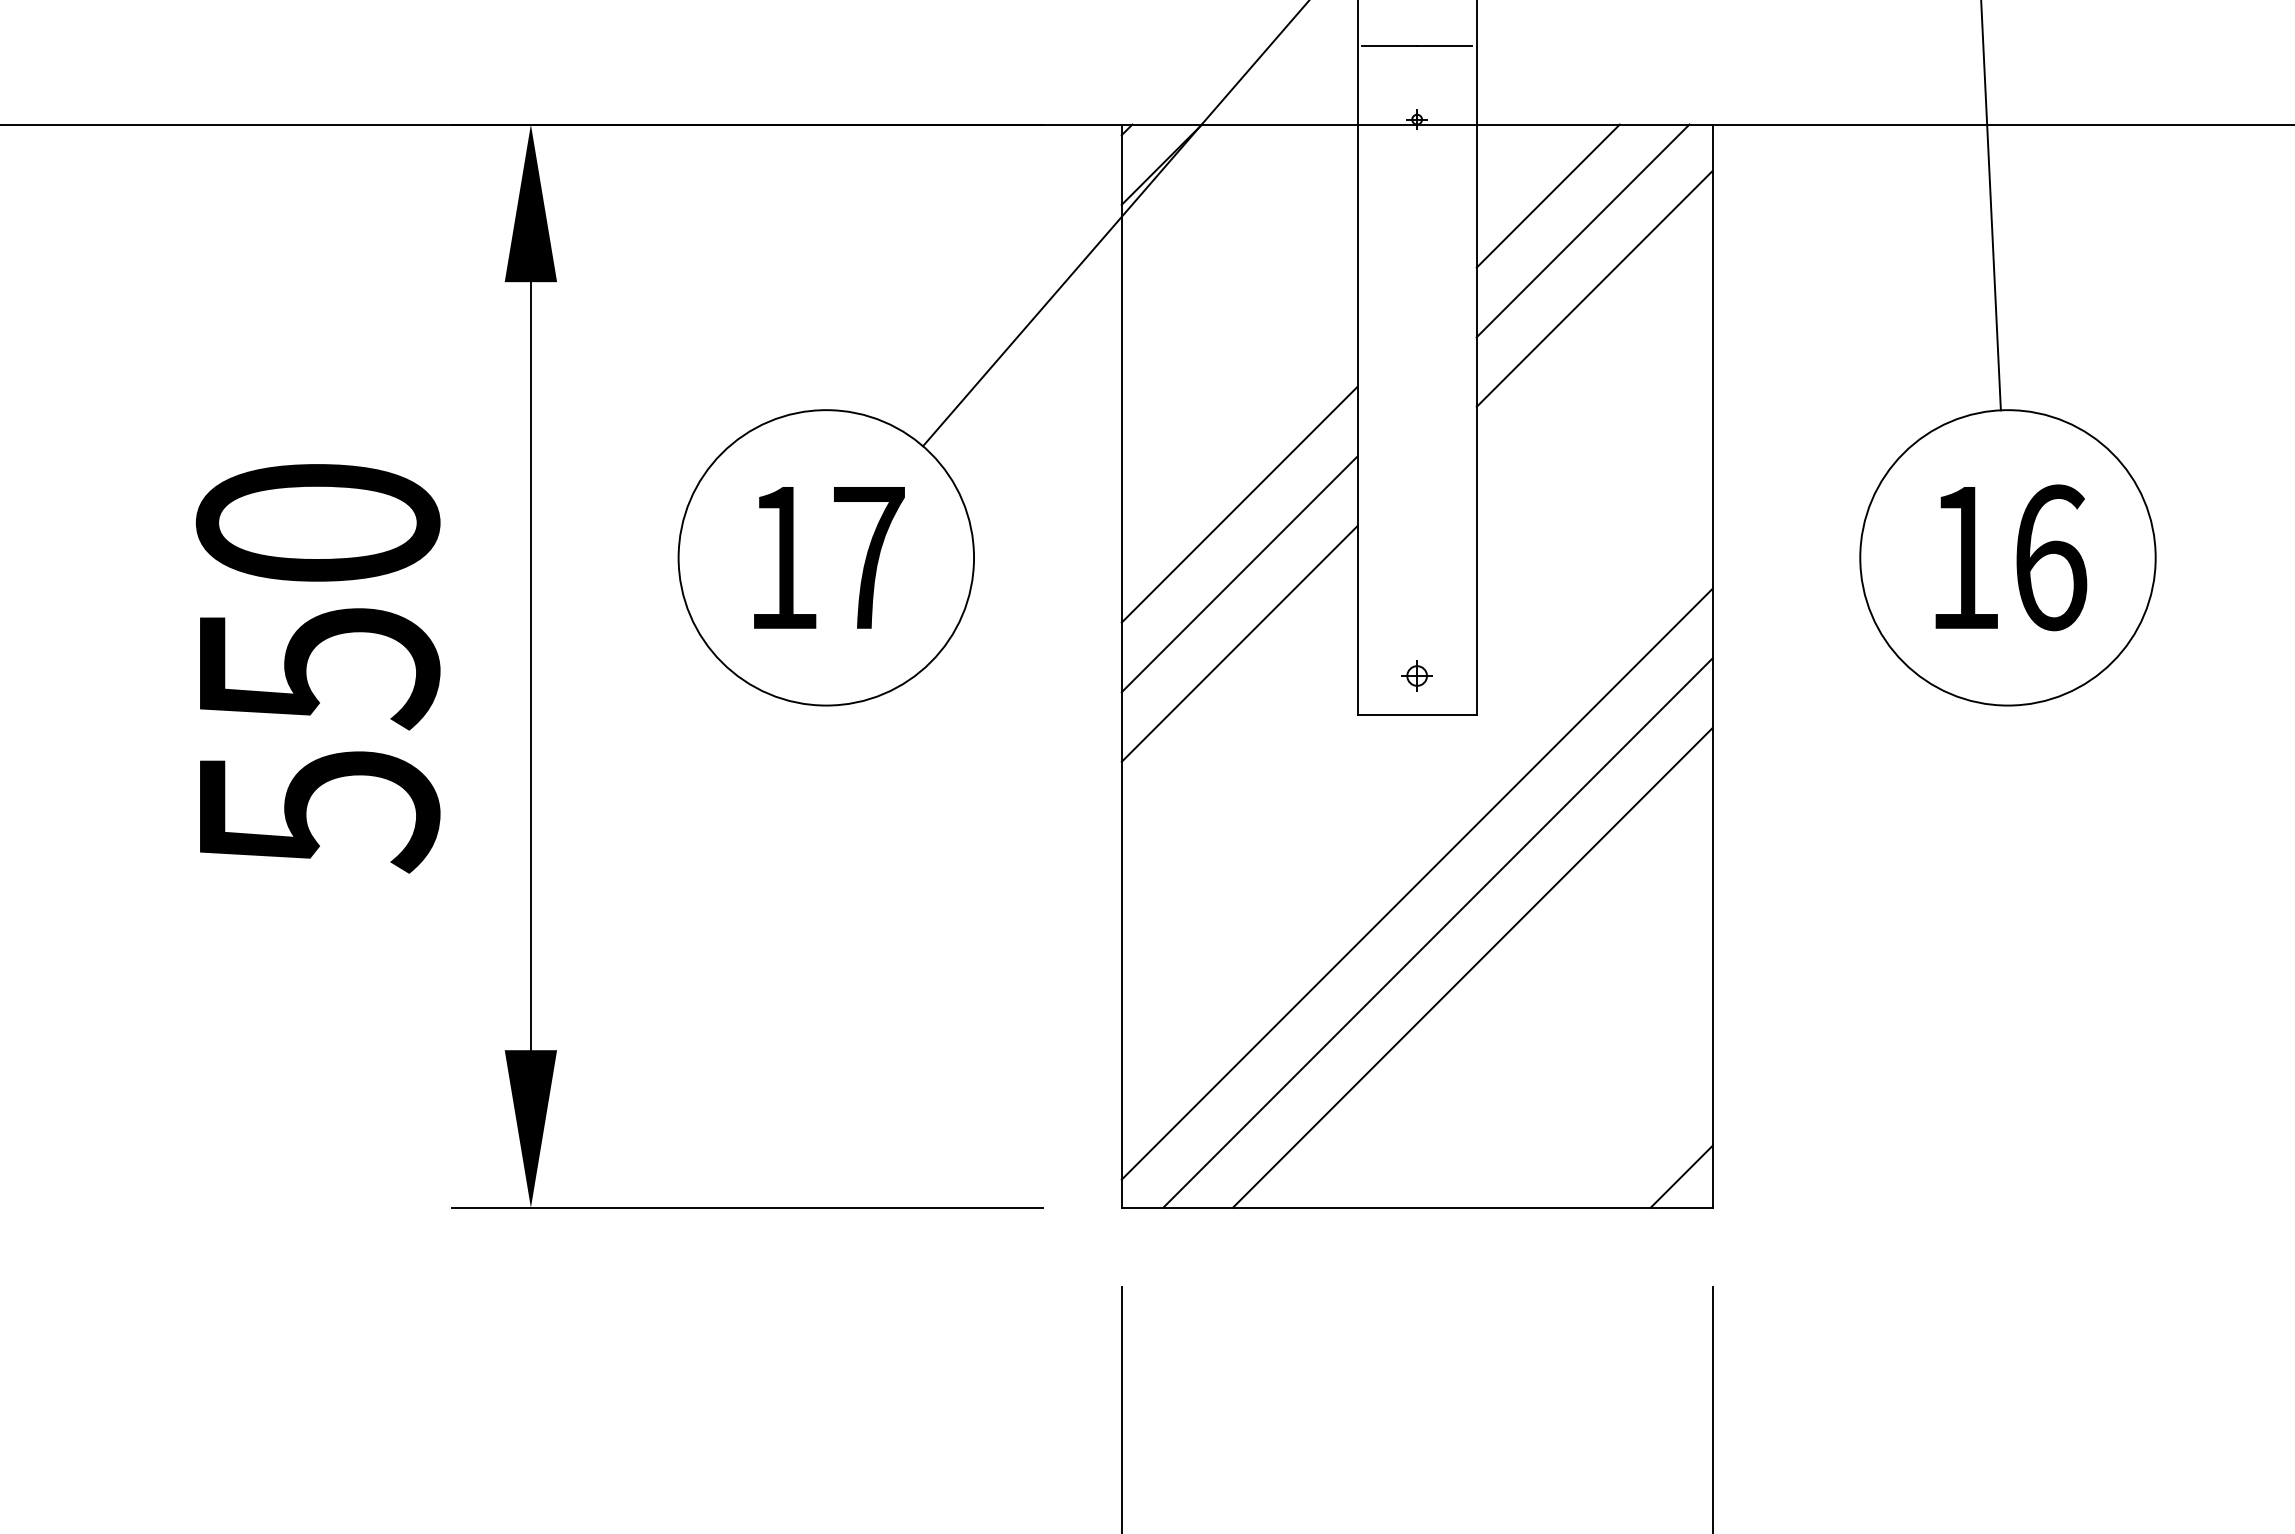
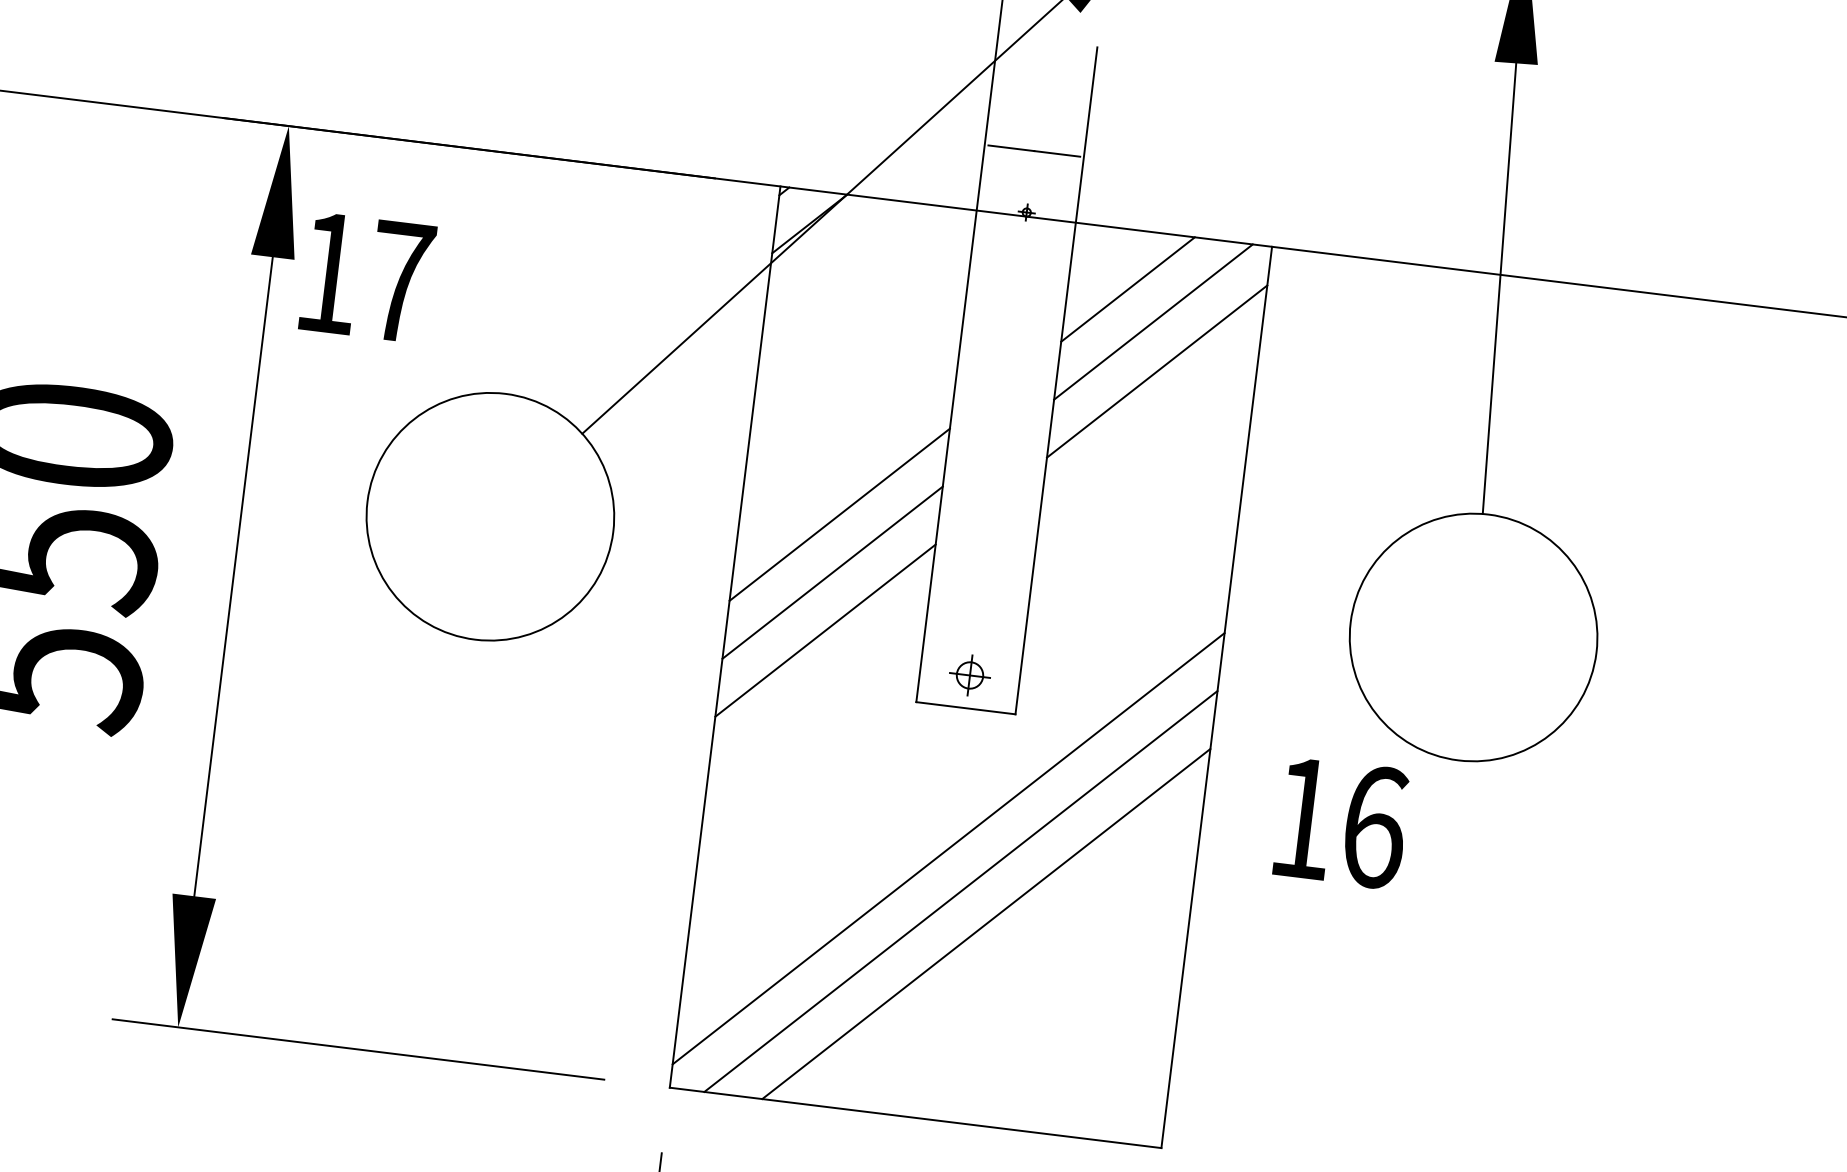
text: (829, 557) -> (367, 277), moved
text: (2011, 557) -> (1342, 822), moved
part: (1416, 675) -> (969, 674), size x1.6
line: (1681, 1176) -> (1138, 1118), removed

